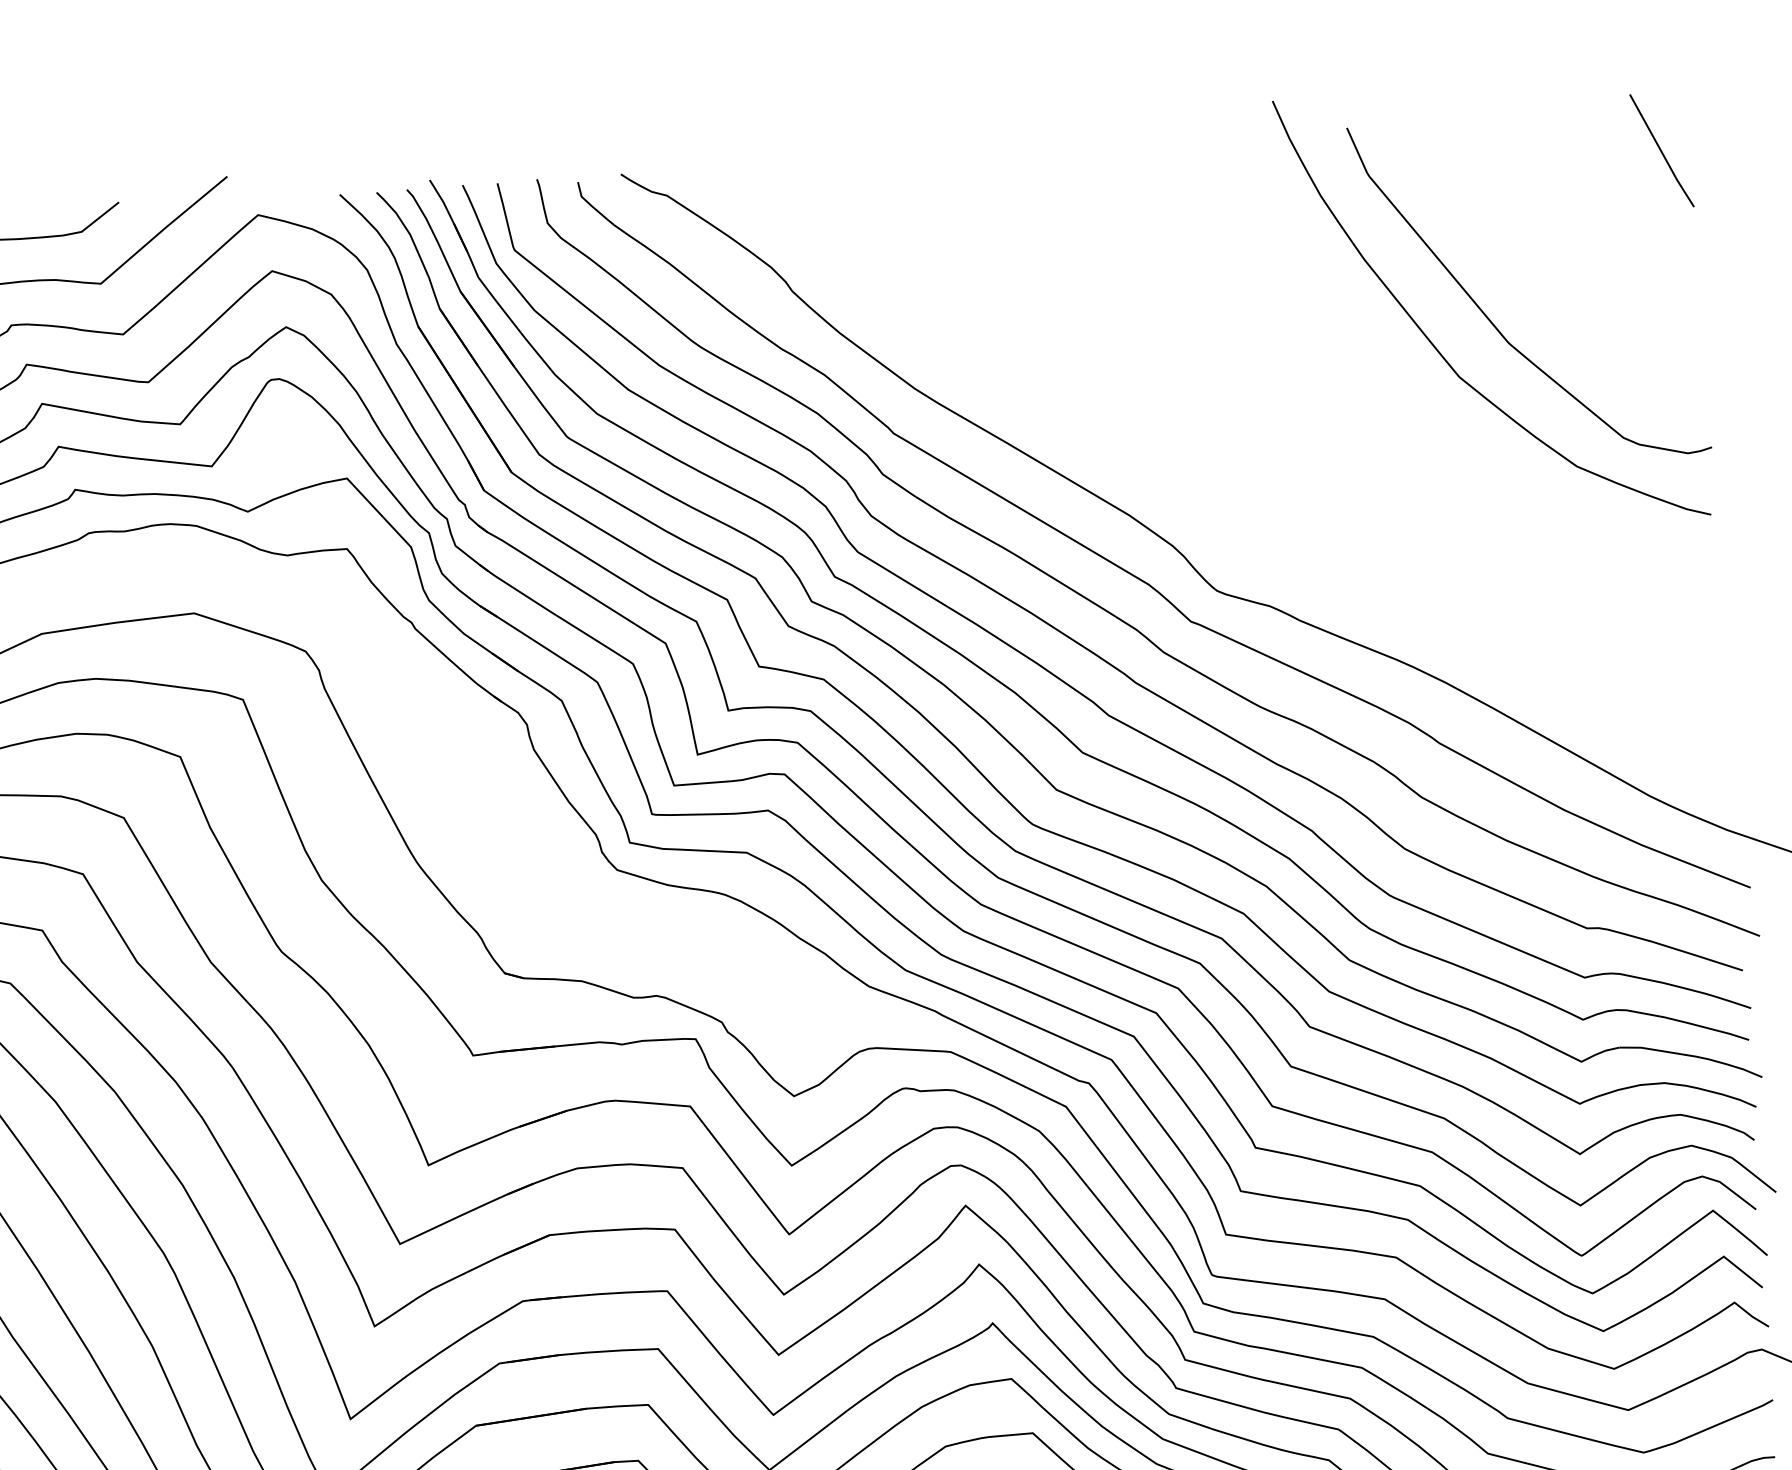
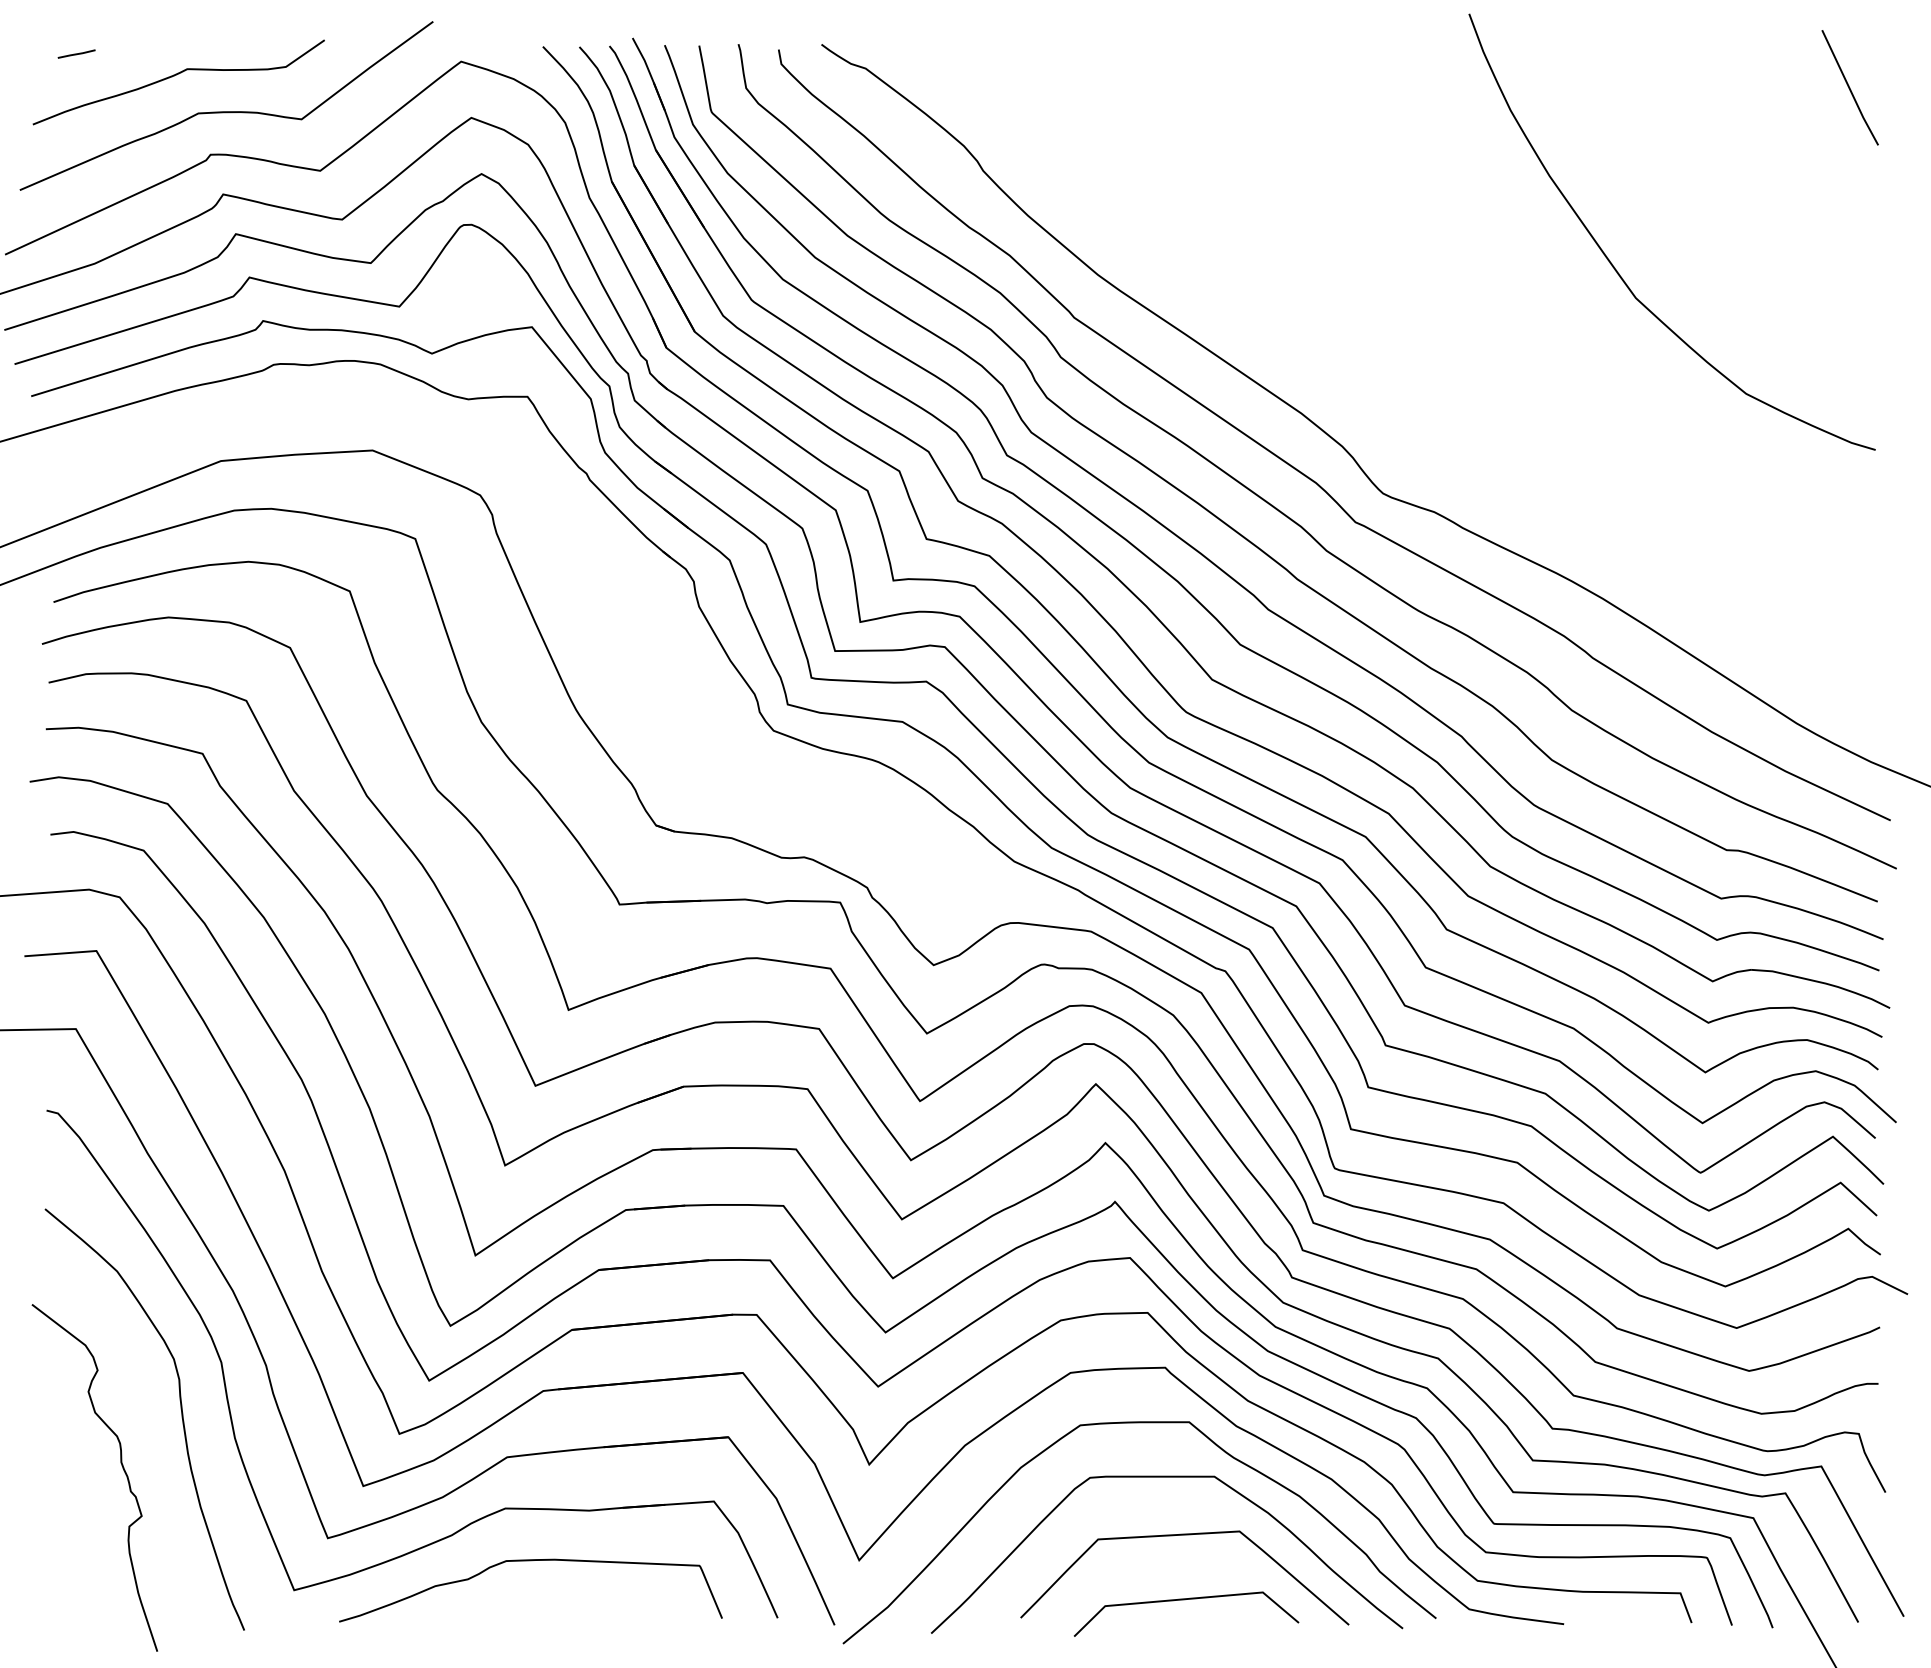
curve: (1490, 319) -> (1670, 243), removed

